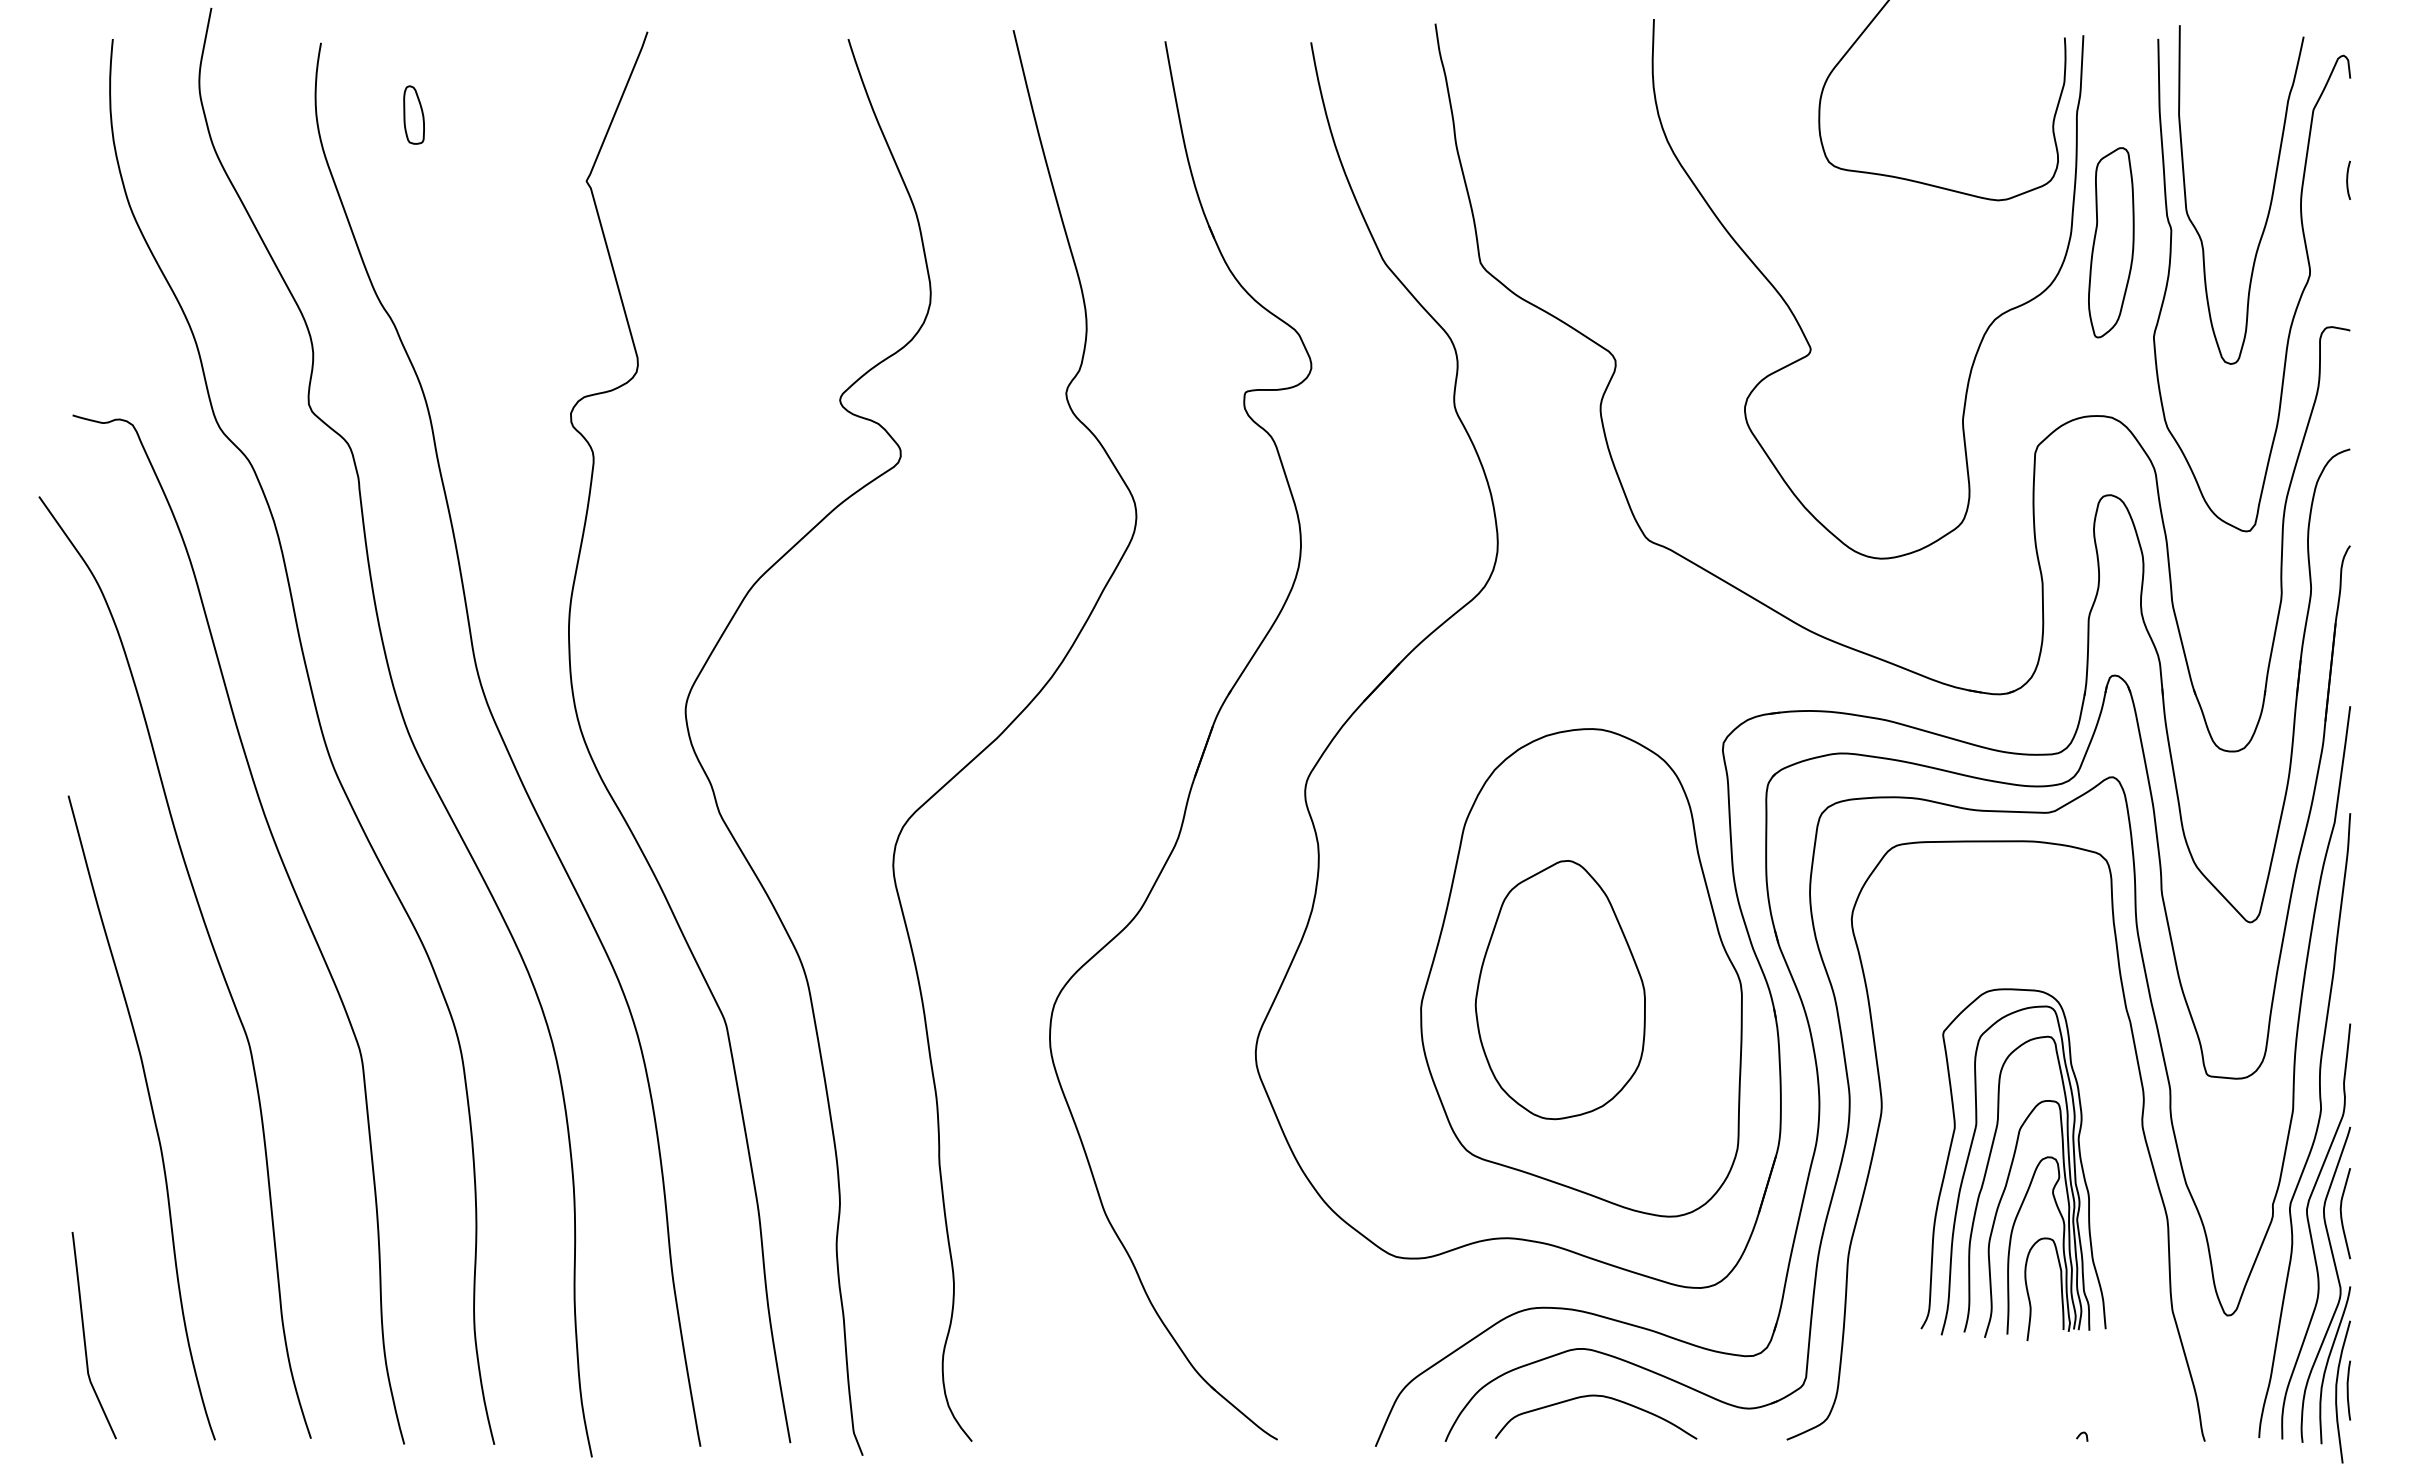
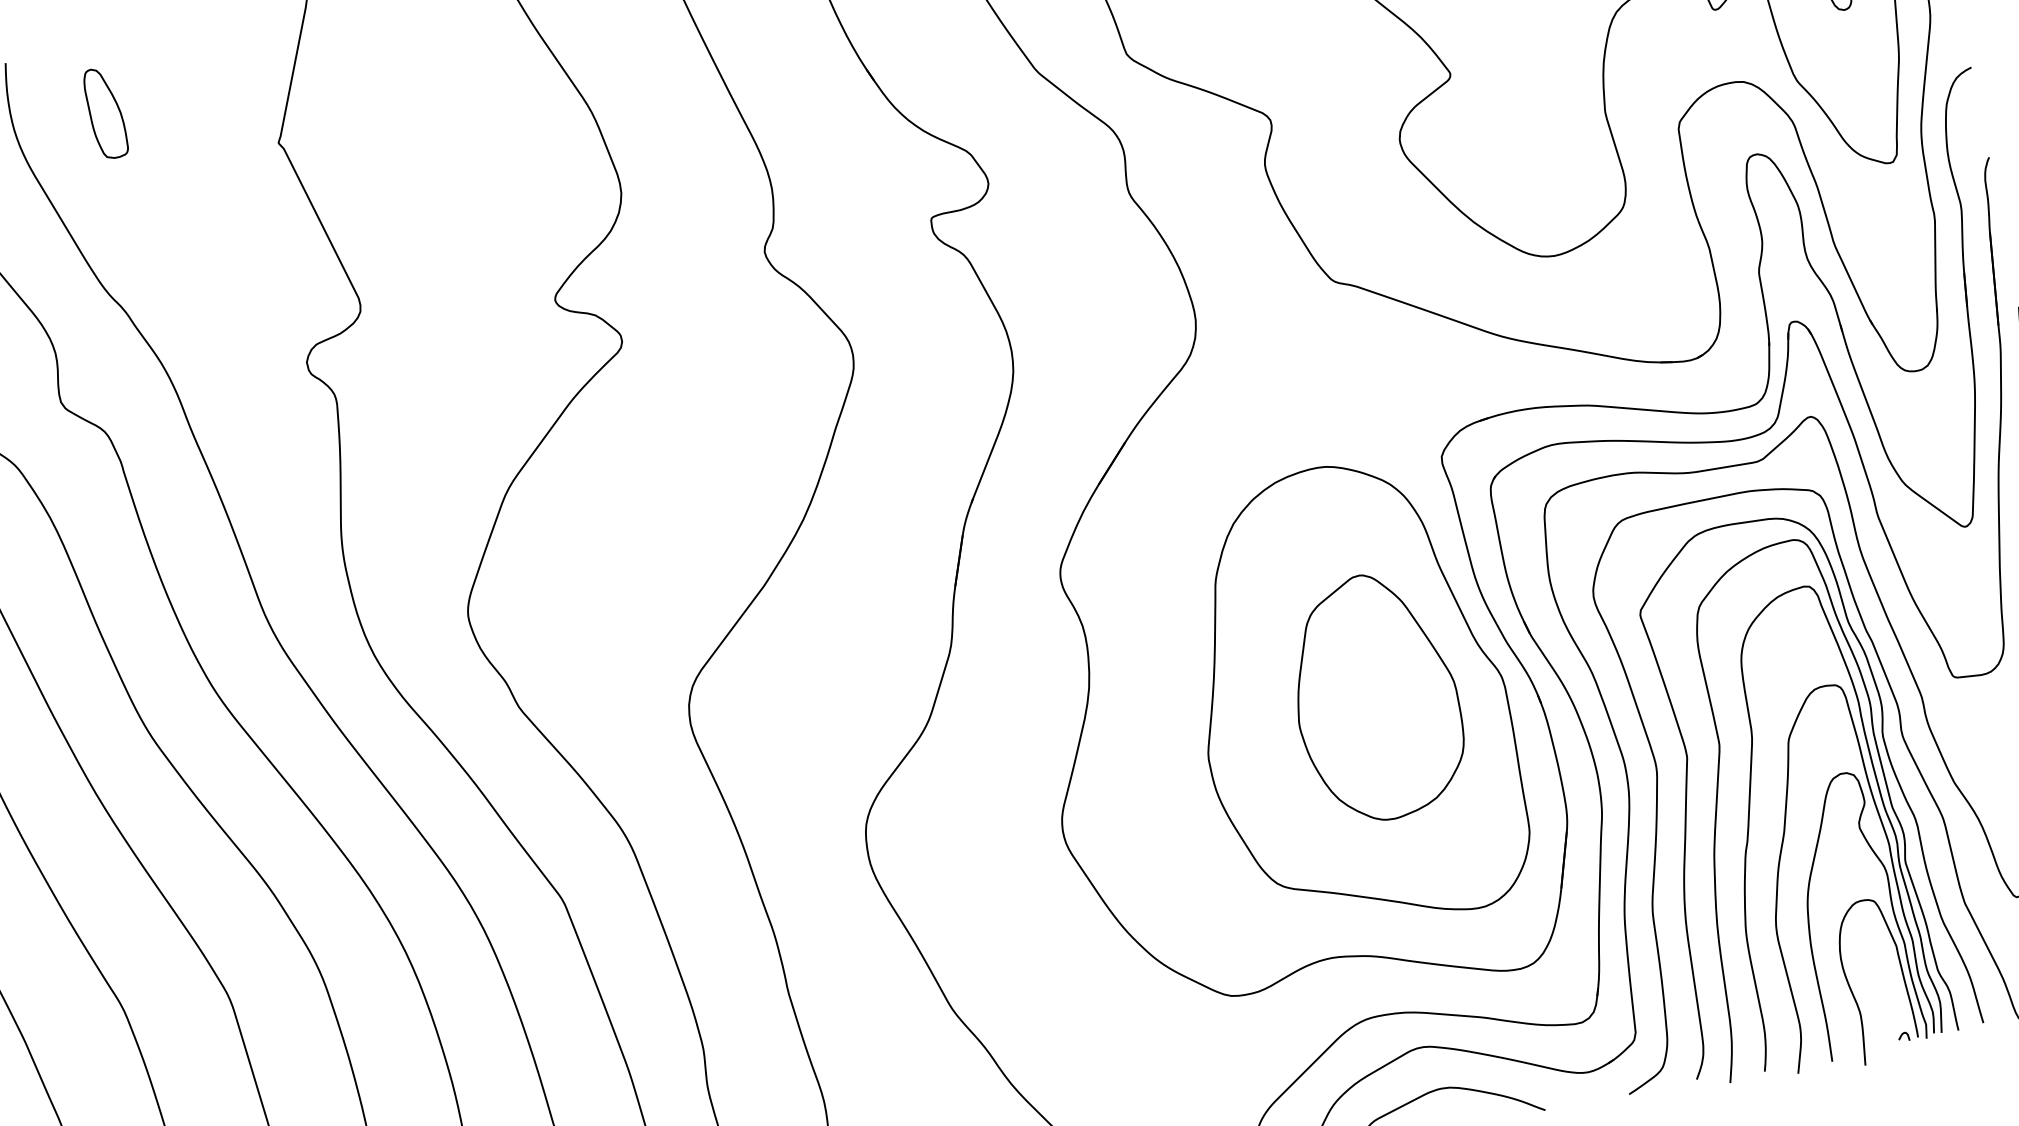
part: (413, 114) -> (104, 112), size x1.67
part: (1559, 990) -> (1375, 697), moved
part: (2013, 1164) -> (1789, 796), size x1.67

